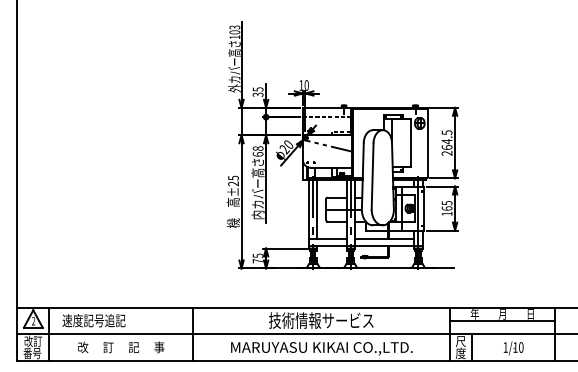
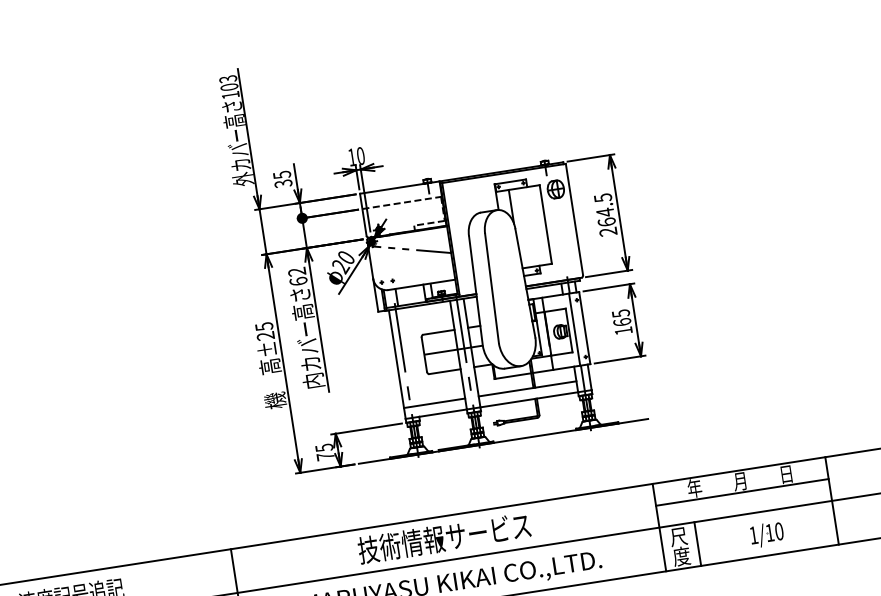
text: (257, 148) -> (296, 271), 68 -> 62
line: (317, 209) -> (409, 356), removed

